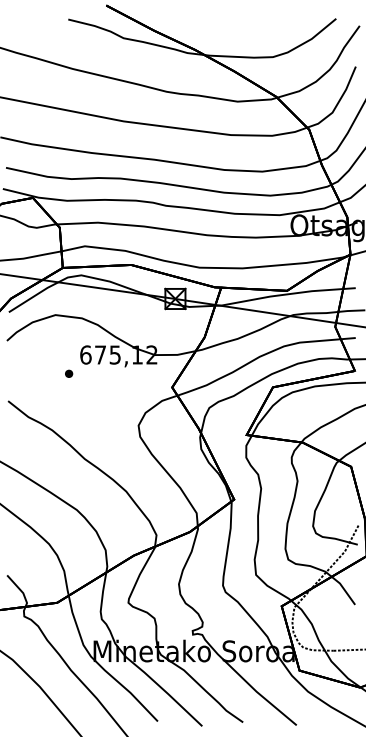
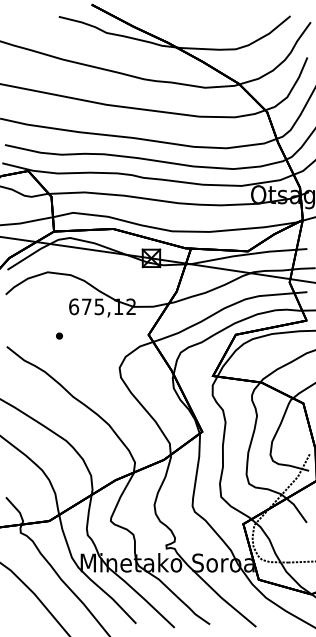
part: (69, 373) -> (59, 335), moved

